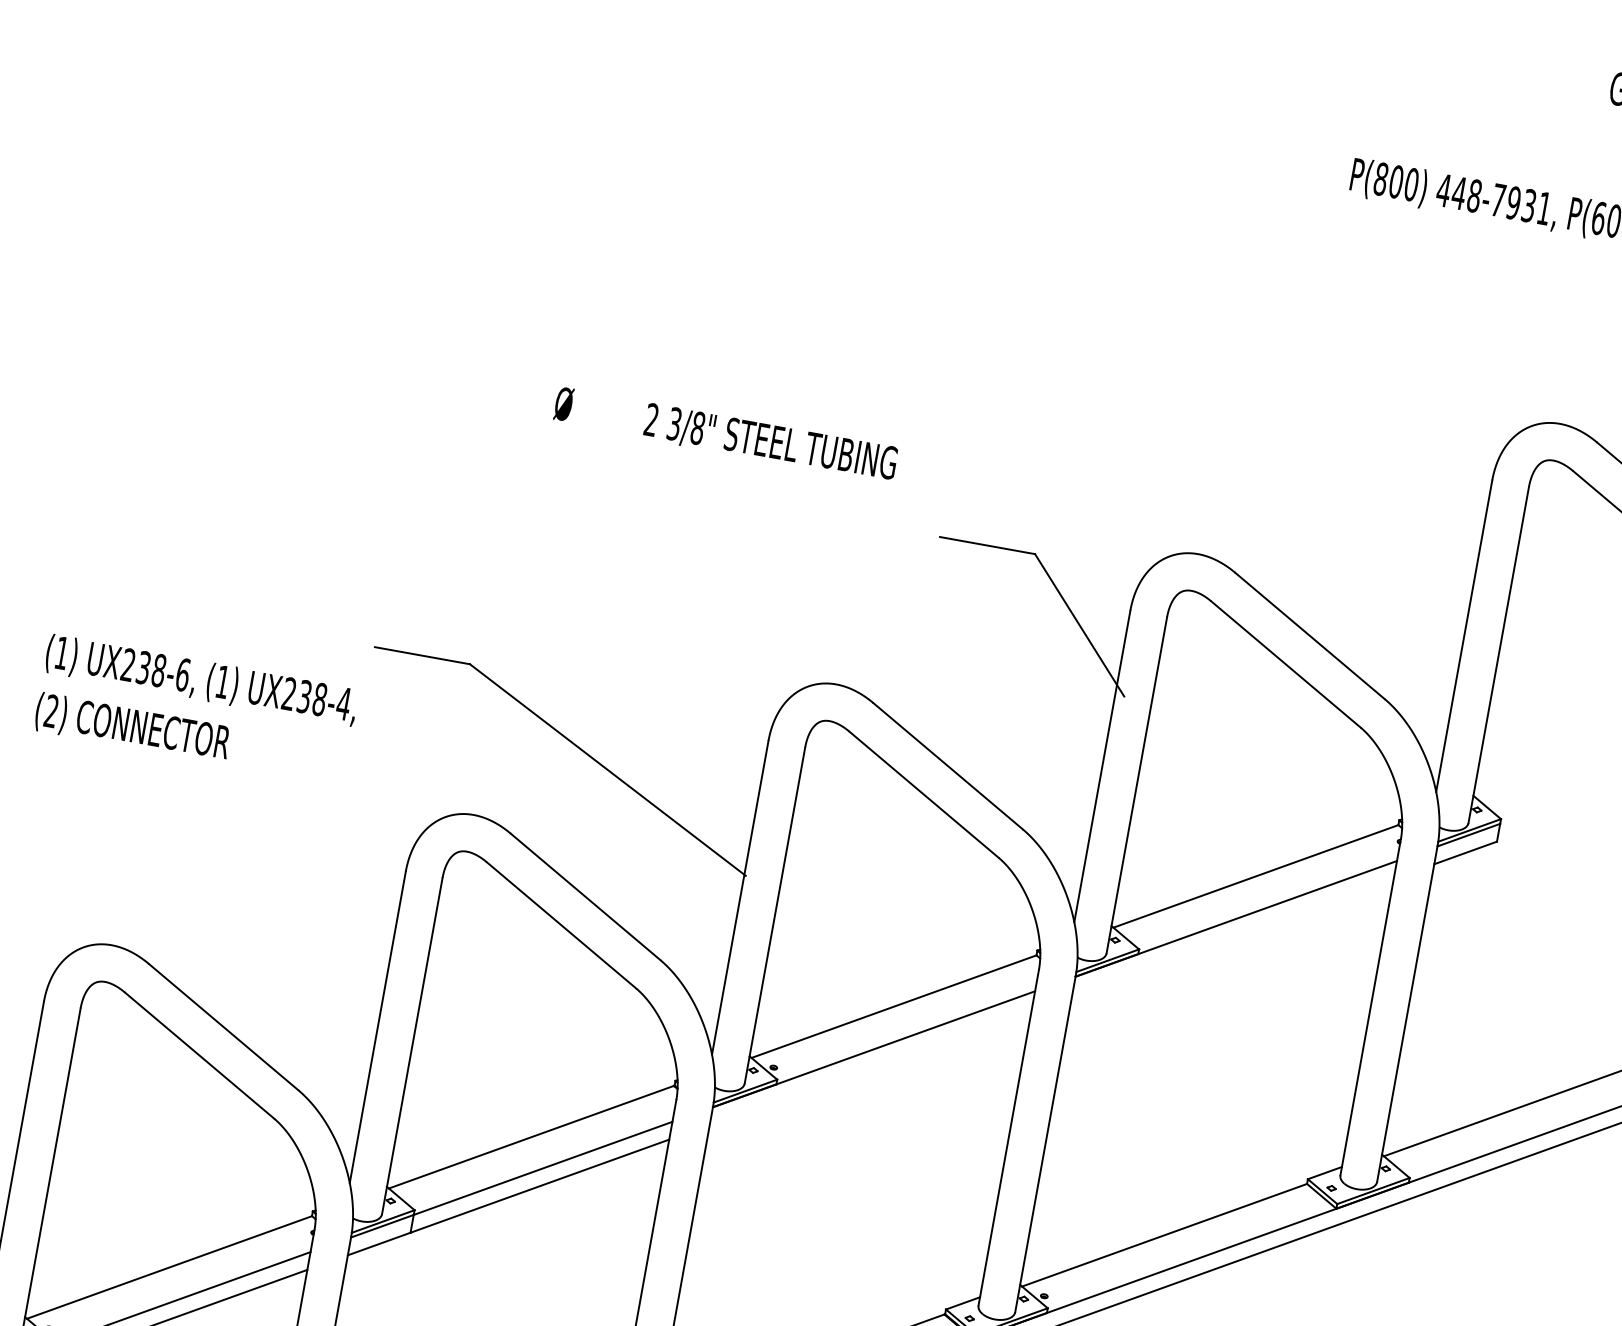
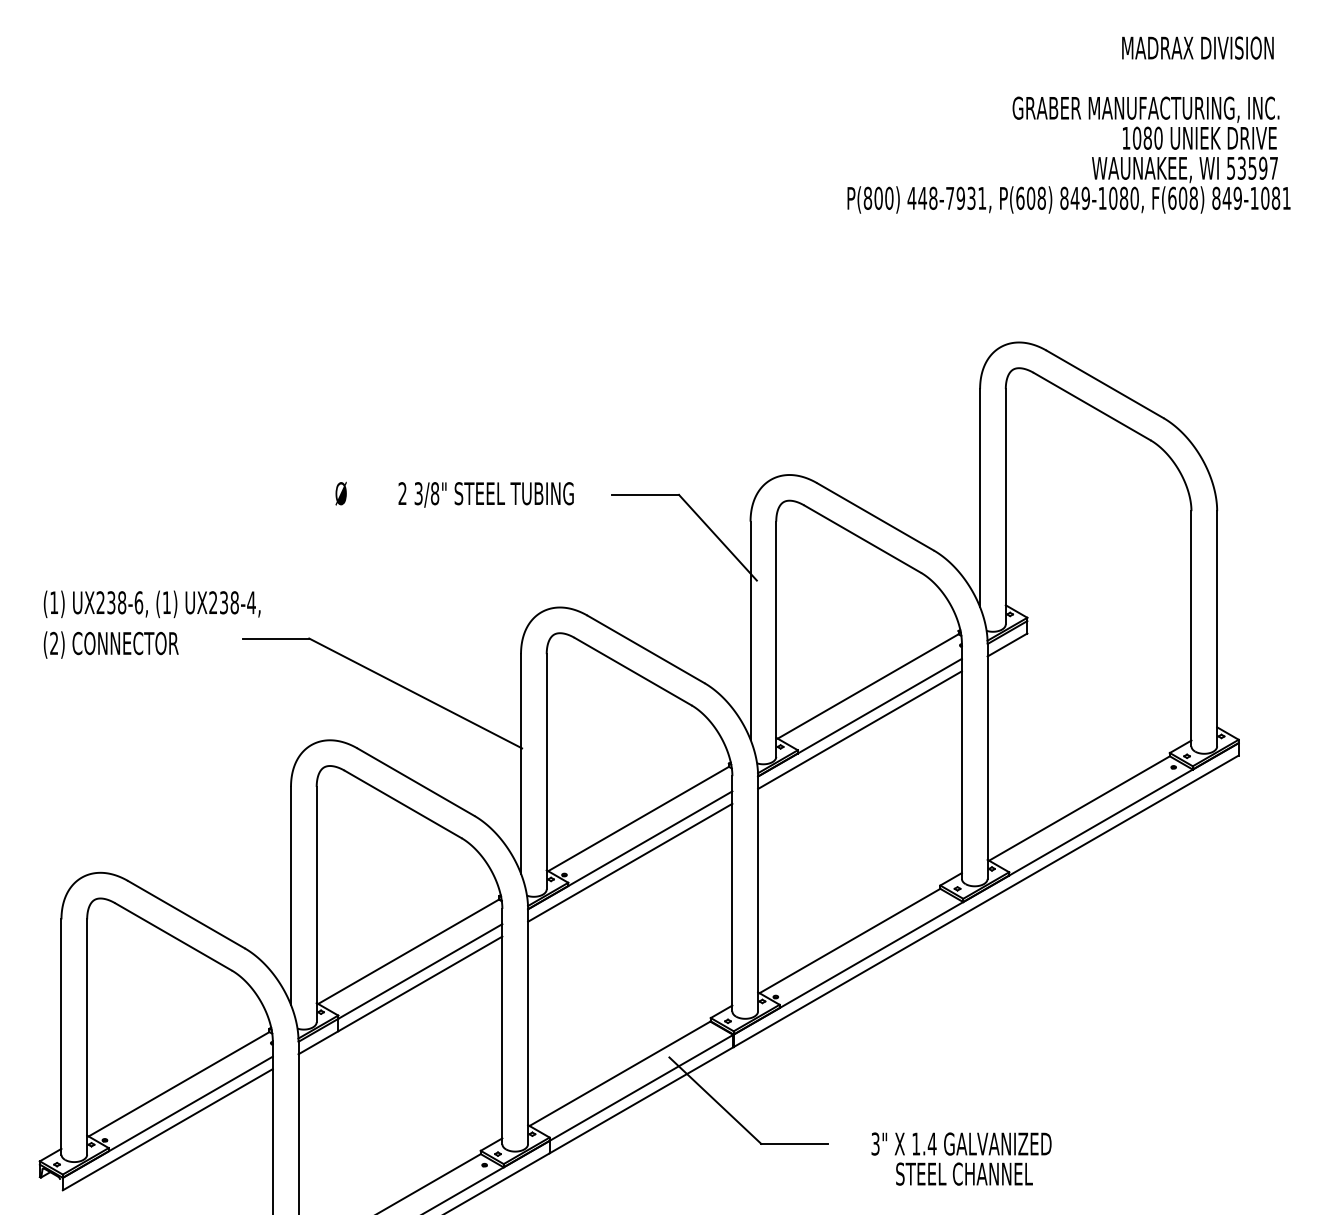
text: (725, 434) -> (454, 494), moved
text: (195, 709) -> (151, 624), moved
line: (1232, 935) -> (859, 729), added
line: (871, 1066) -> (630, 862), added

